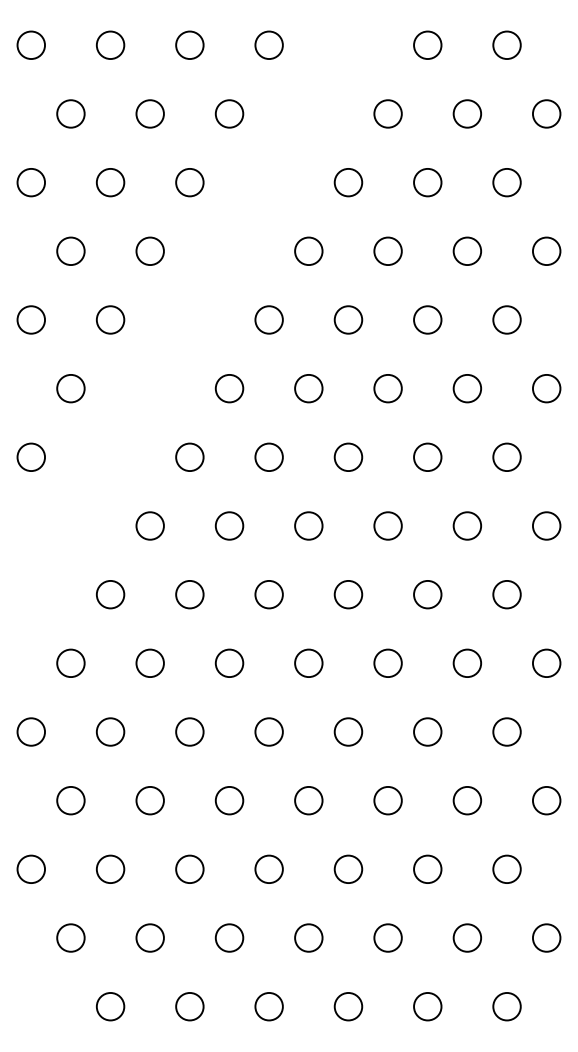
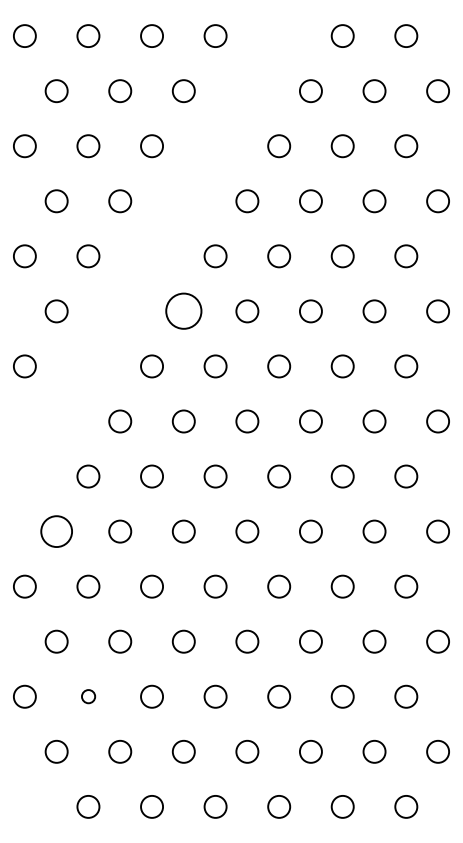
circle: (229, 388) -> (183, 311), size x1.6
circle: (70, 663) -> (56, 531), size x1.4
circle: (110, 868) -> (88, 696), size x0.6

